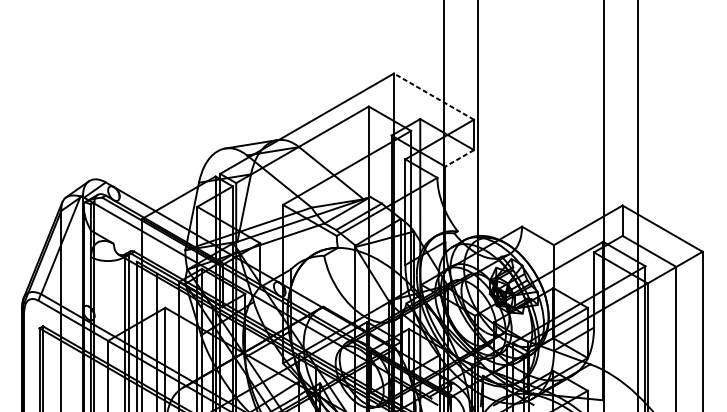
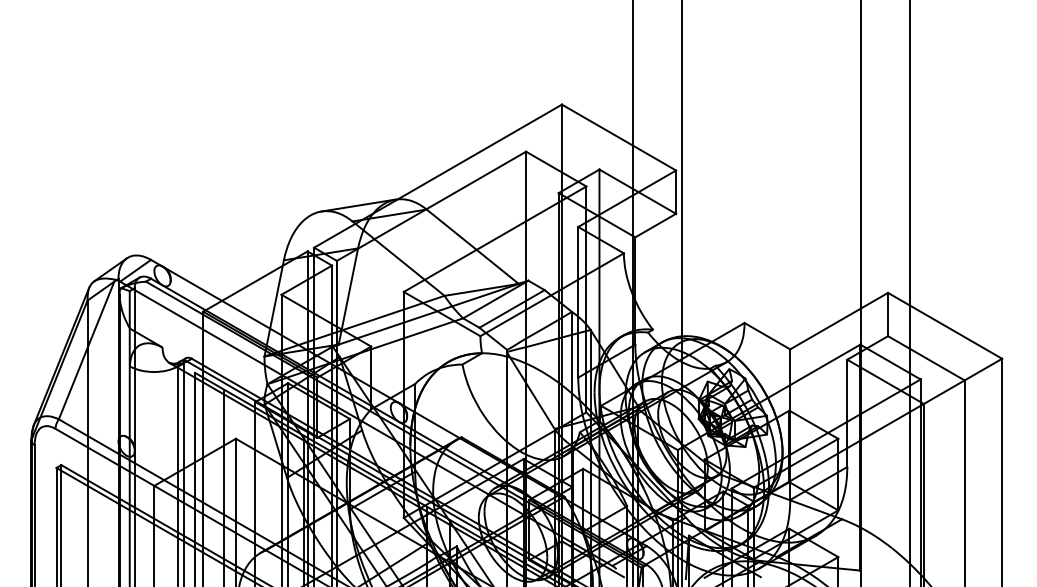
line: (434, 96) -> (619, 137), dashed -> solid
line: (459, 158) -> (655, 225), dashed -> solid

